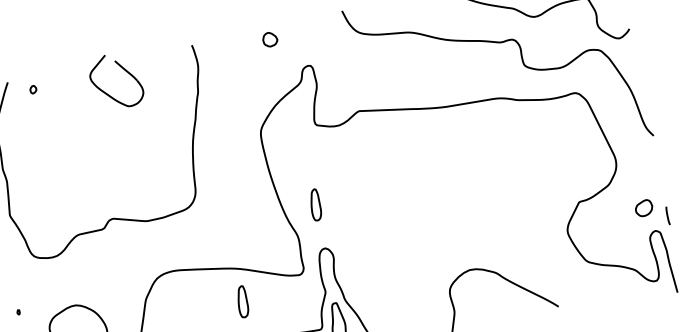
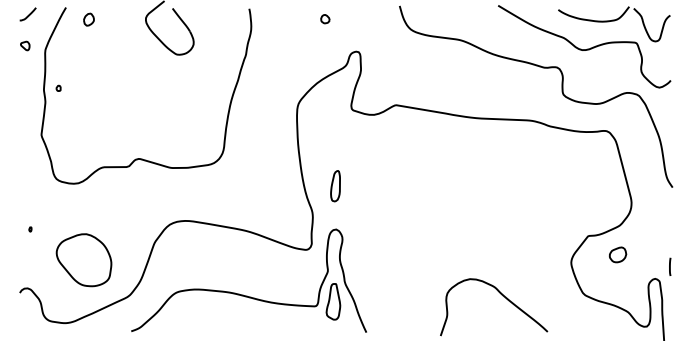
part: (270, 40) -> (325, 19), size x0.62
part: (32, 89) -> (88, 19), size x1.67
part: (16, 164) -> (58, 87), added
part: (644, 207) -> (618, 254), moved
part: (242, 302) -> (246, 264), removed

